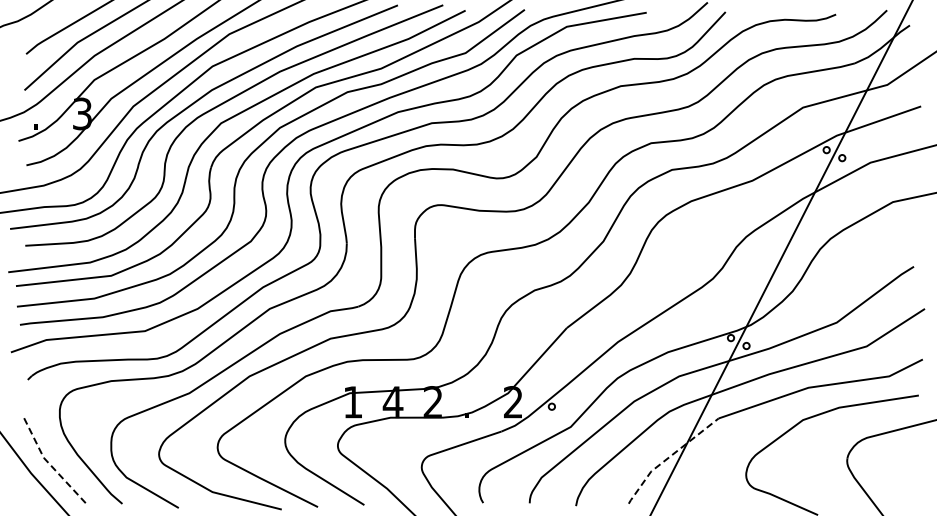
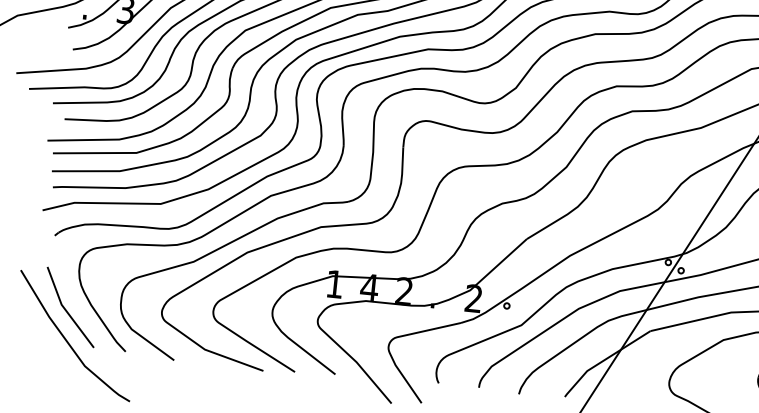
line: (668, 457) -> (603, 360), dashed -> solid
line: (48, 462) -> (65, 309), dashed -> solid

